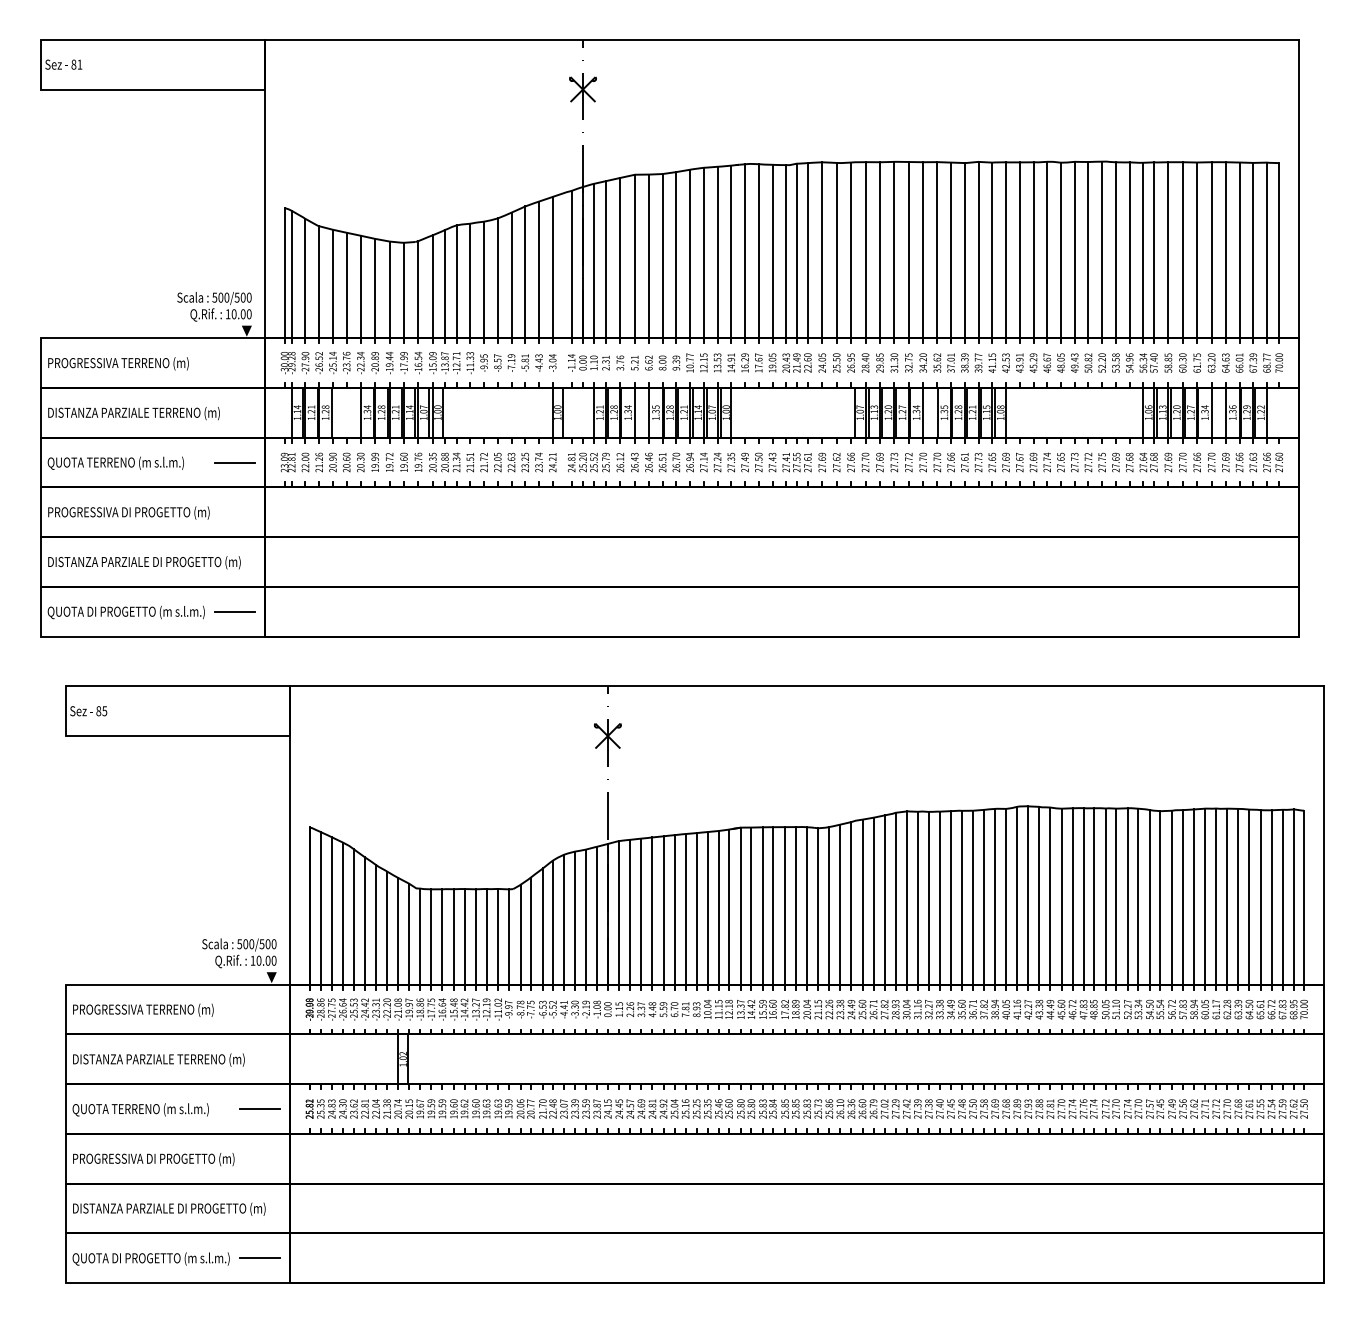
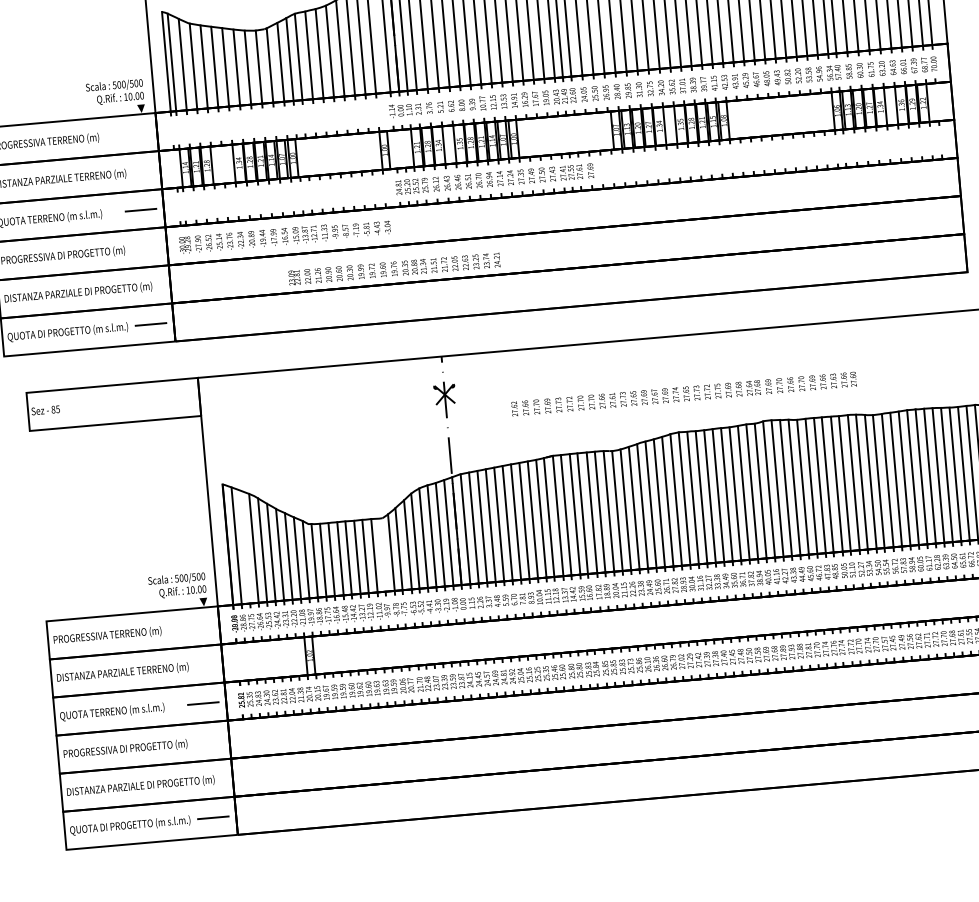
text: (418, 362) -> (284, 236), moved
text: (418, 462) -> (394, 269), moved
text: (1057, 462) -> (683, 394), moved
line: (331, 910) -> (244, 546), removed
line: (508, 936) -> (382, 554), removed

